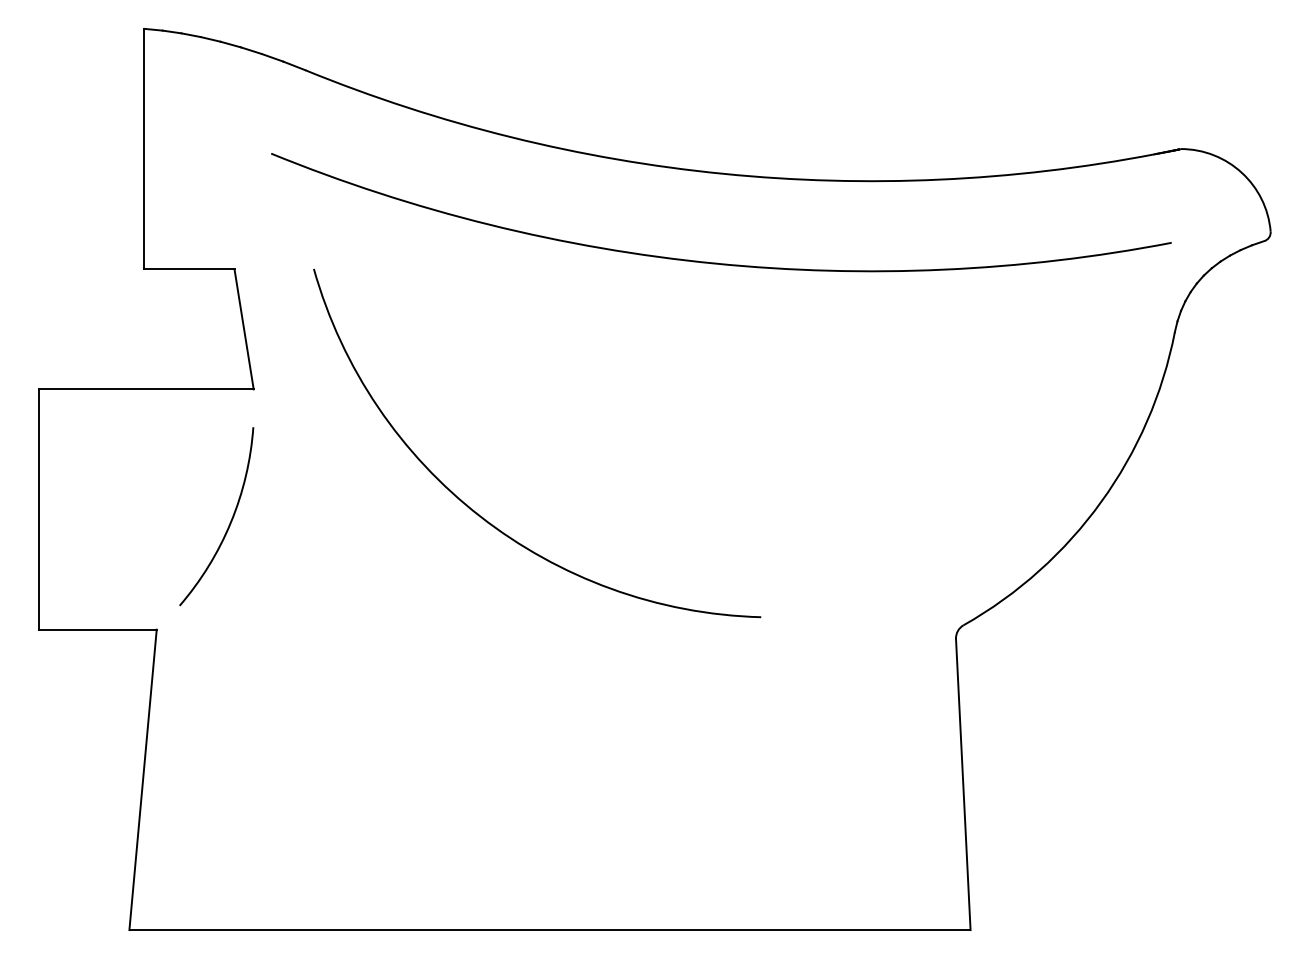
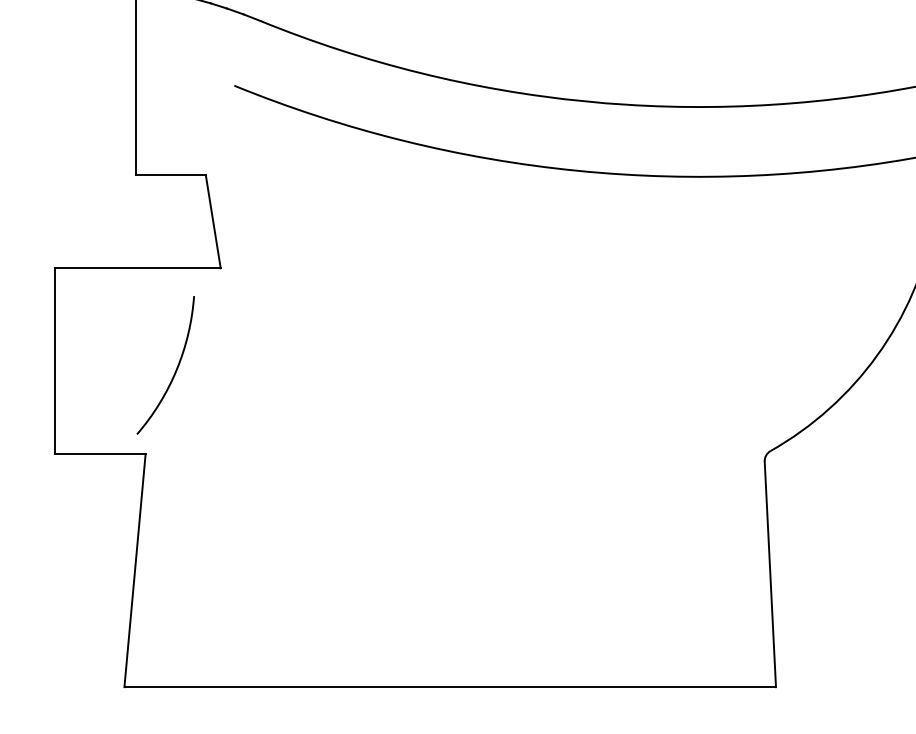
arc: (482, 516) -> (397, 366), removed
arc: (229, 522) -> (175, 369), moved

